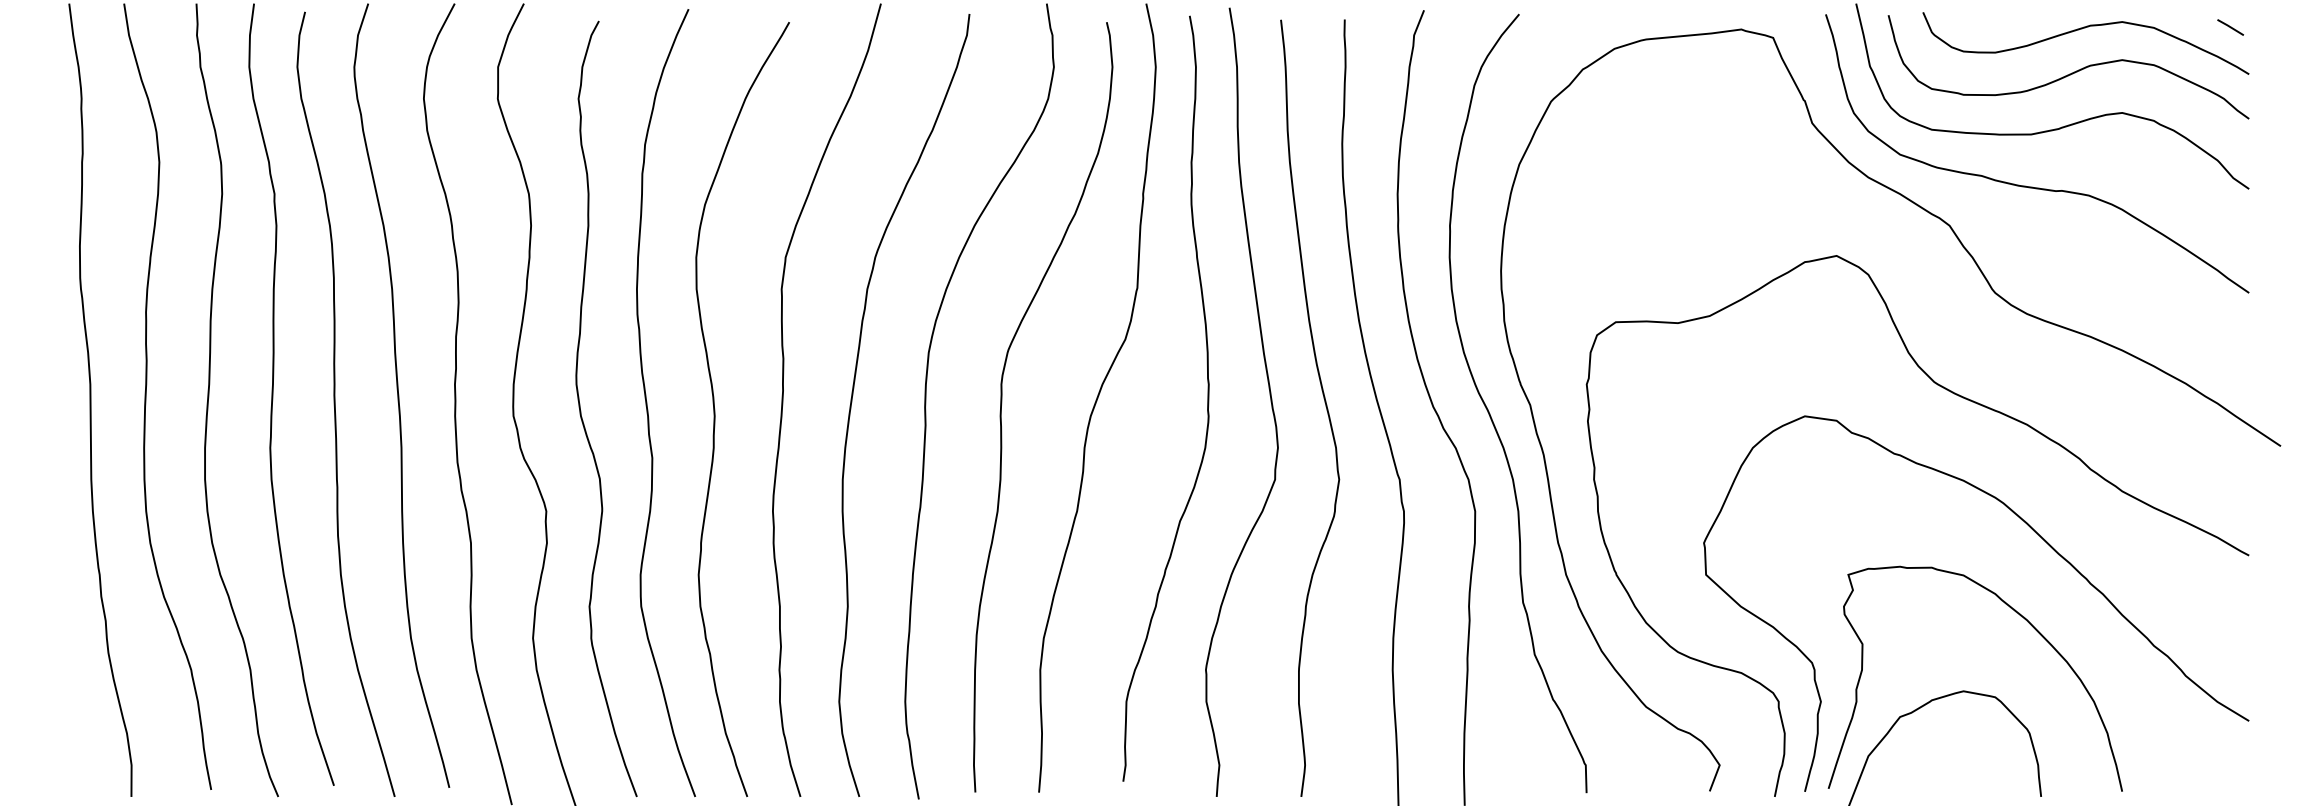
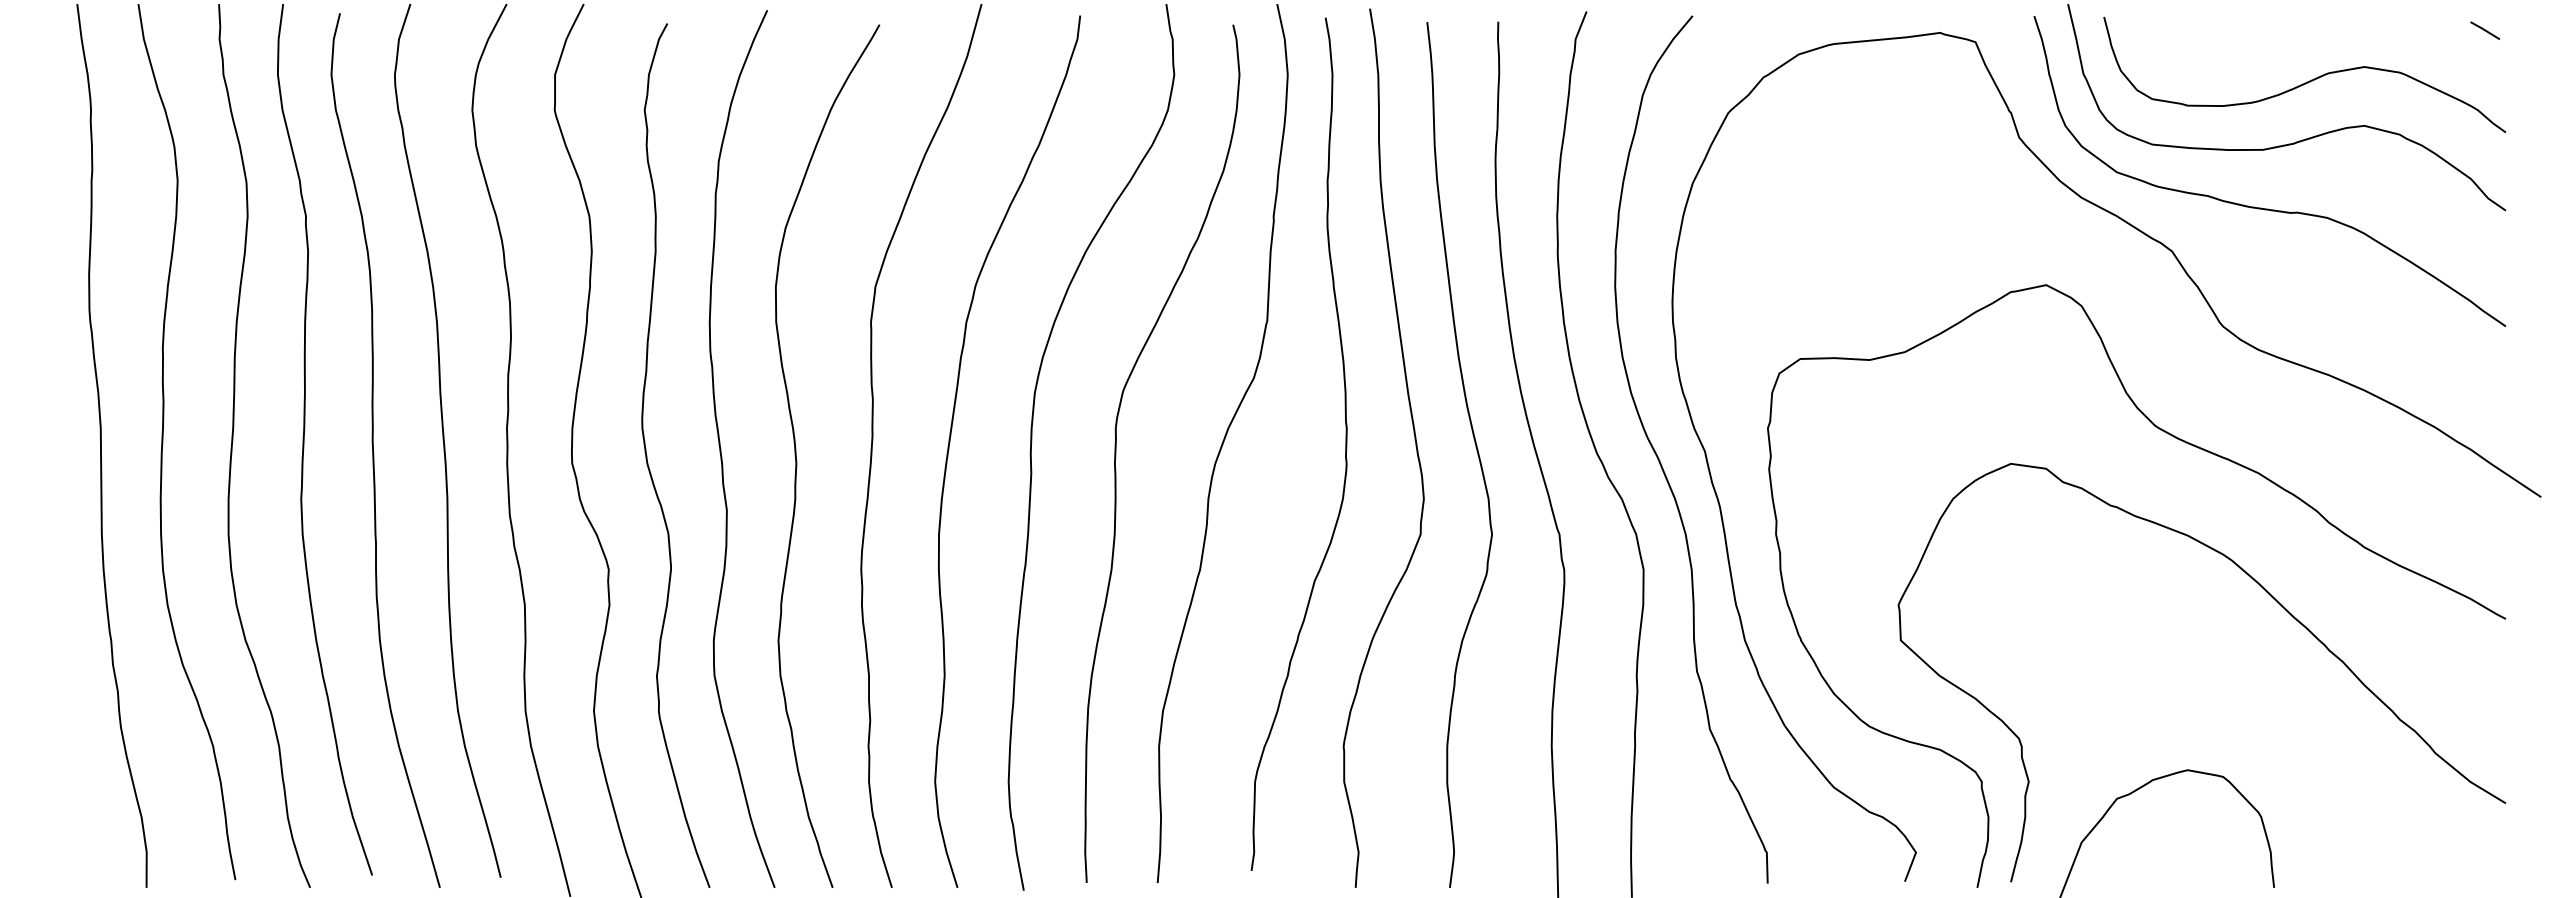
curve: (2082, 29) -> (2320, 32), removed
curve: (2023, 618) -> (2254, 689), removed

